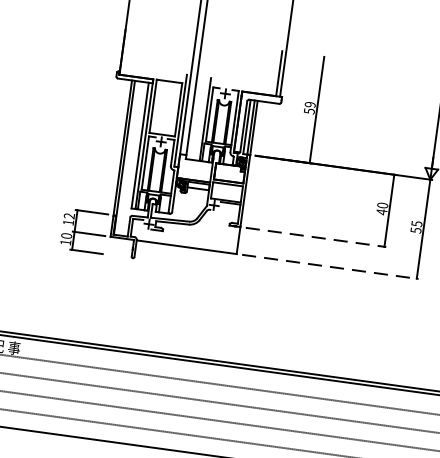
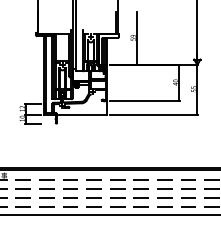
line: (316, 238) -> (145, 101), dashed -> solid
line: (331, 266) -> (154, 114), dashed -> solid

